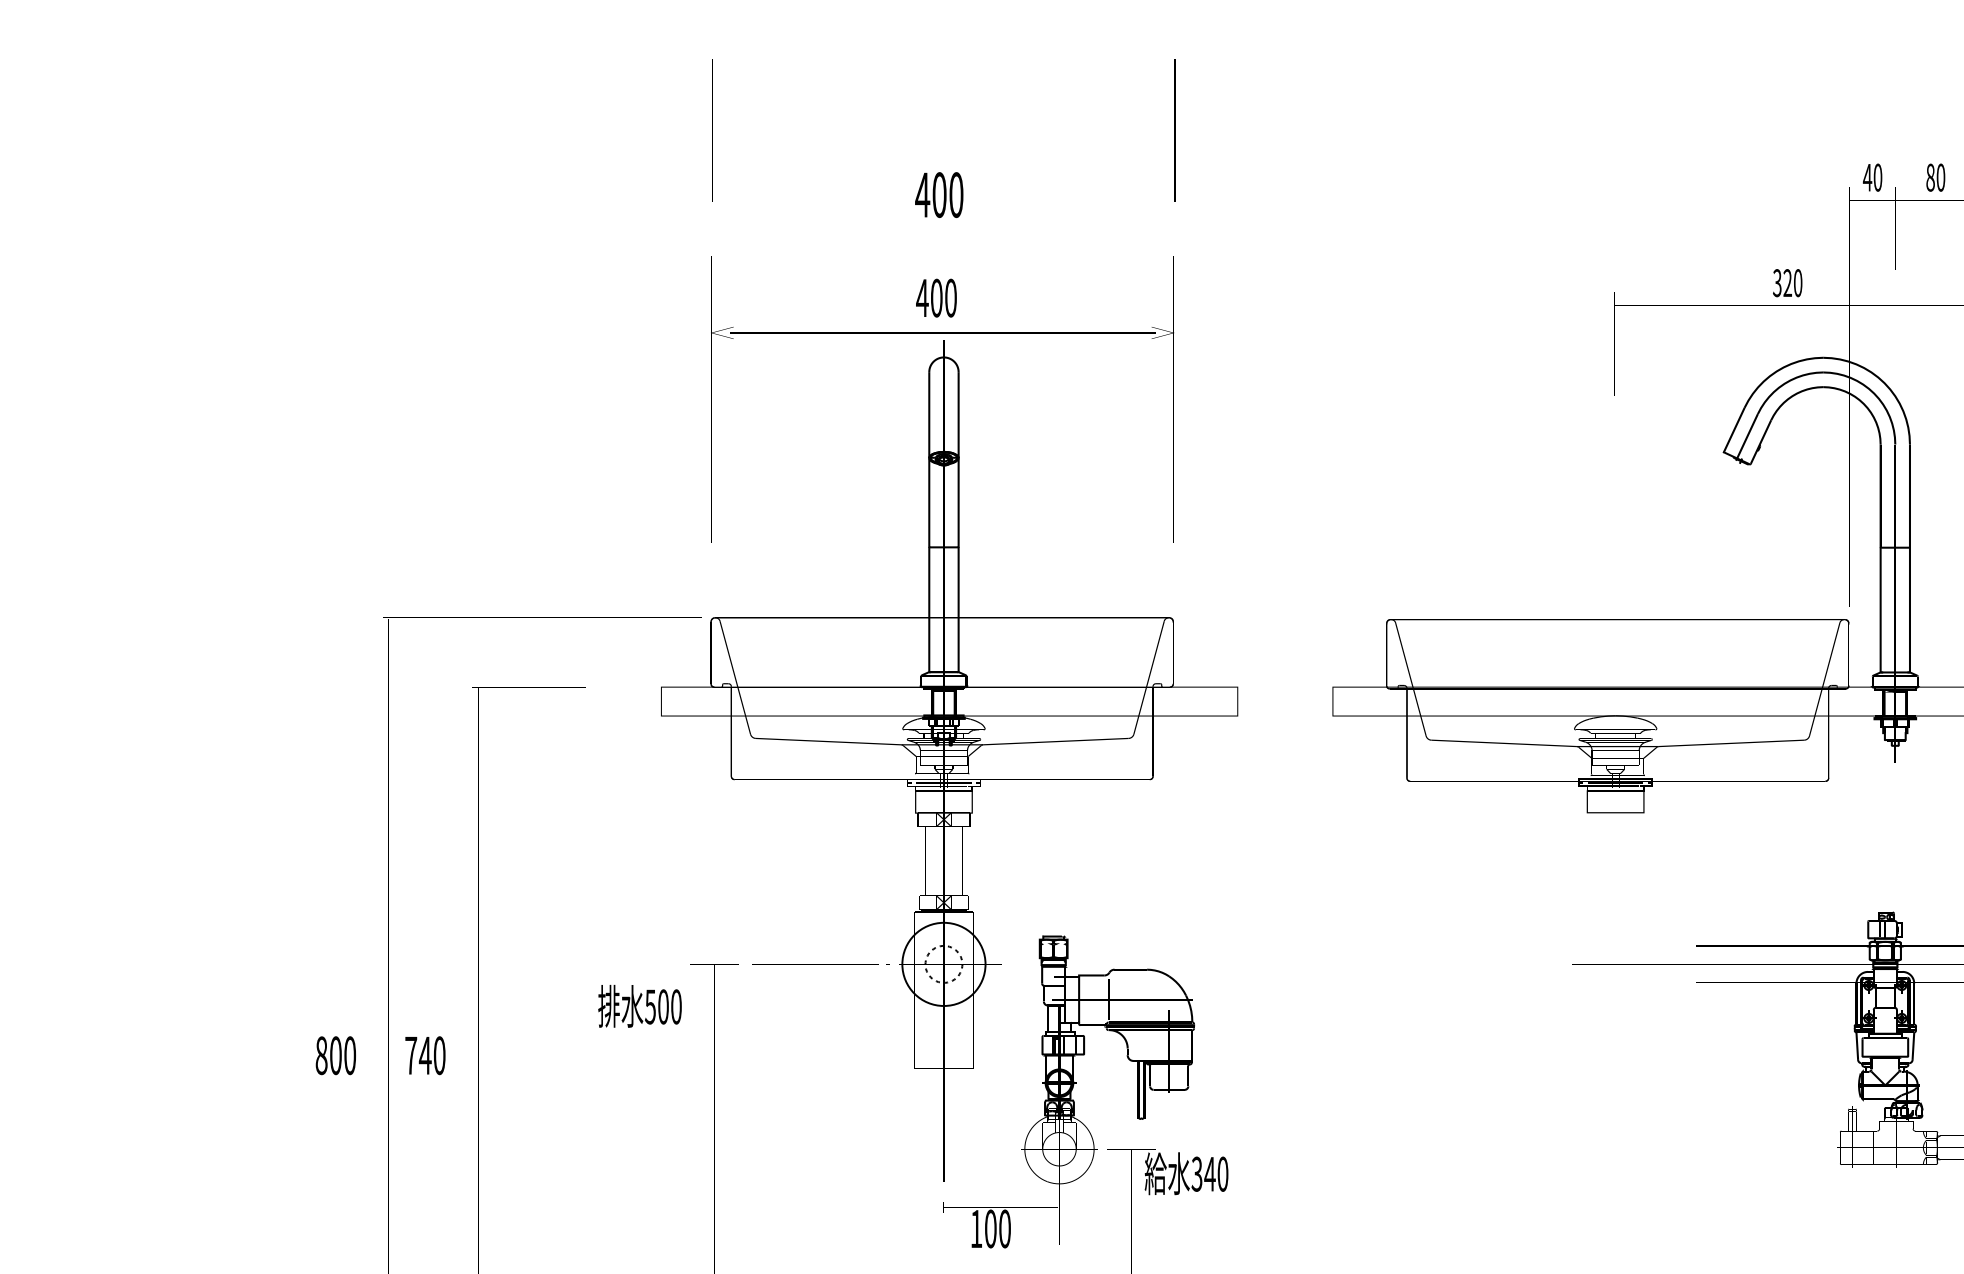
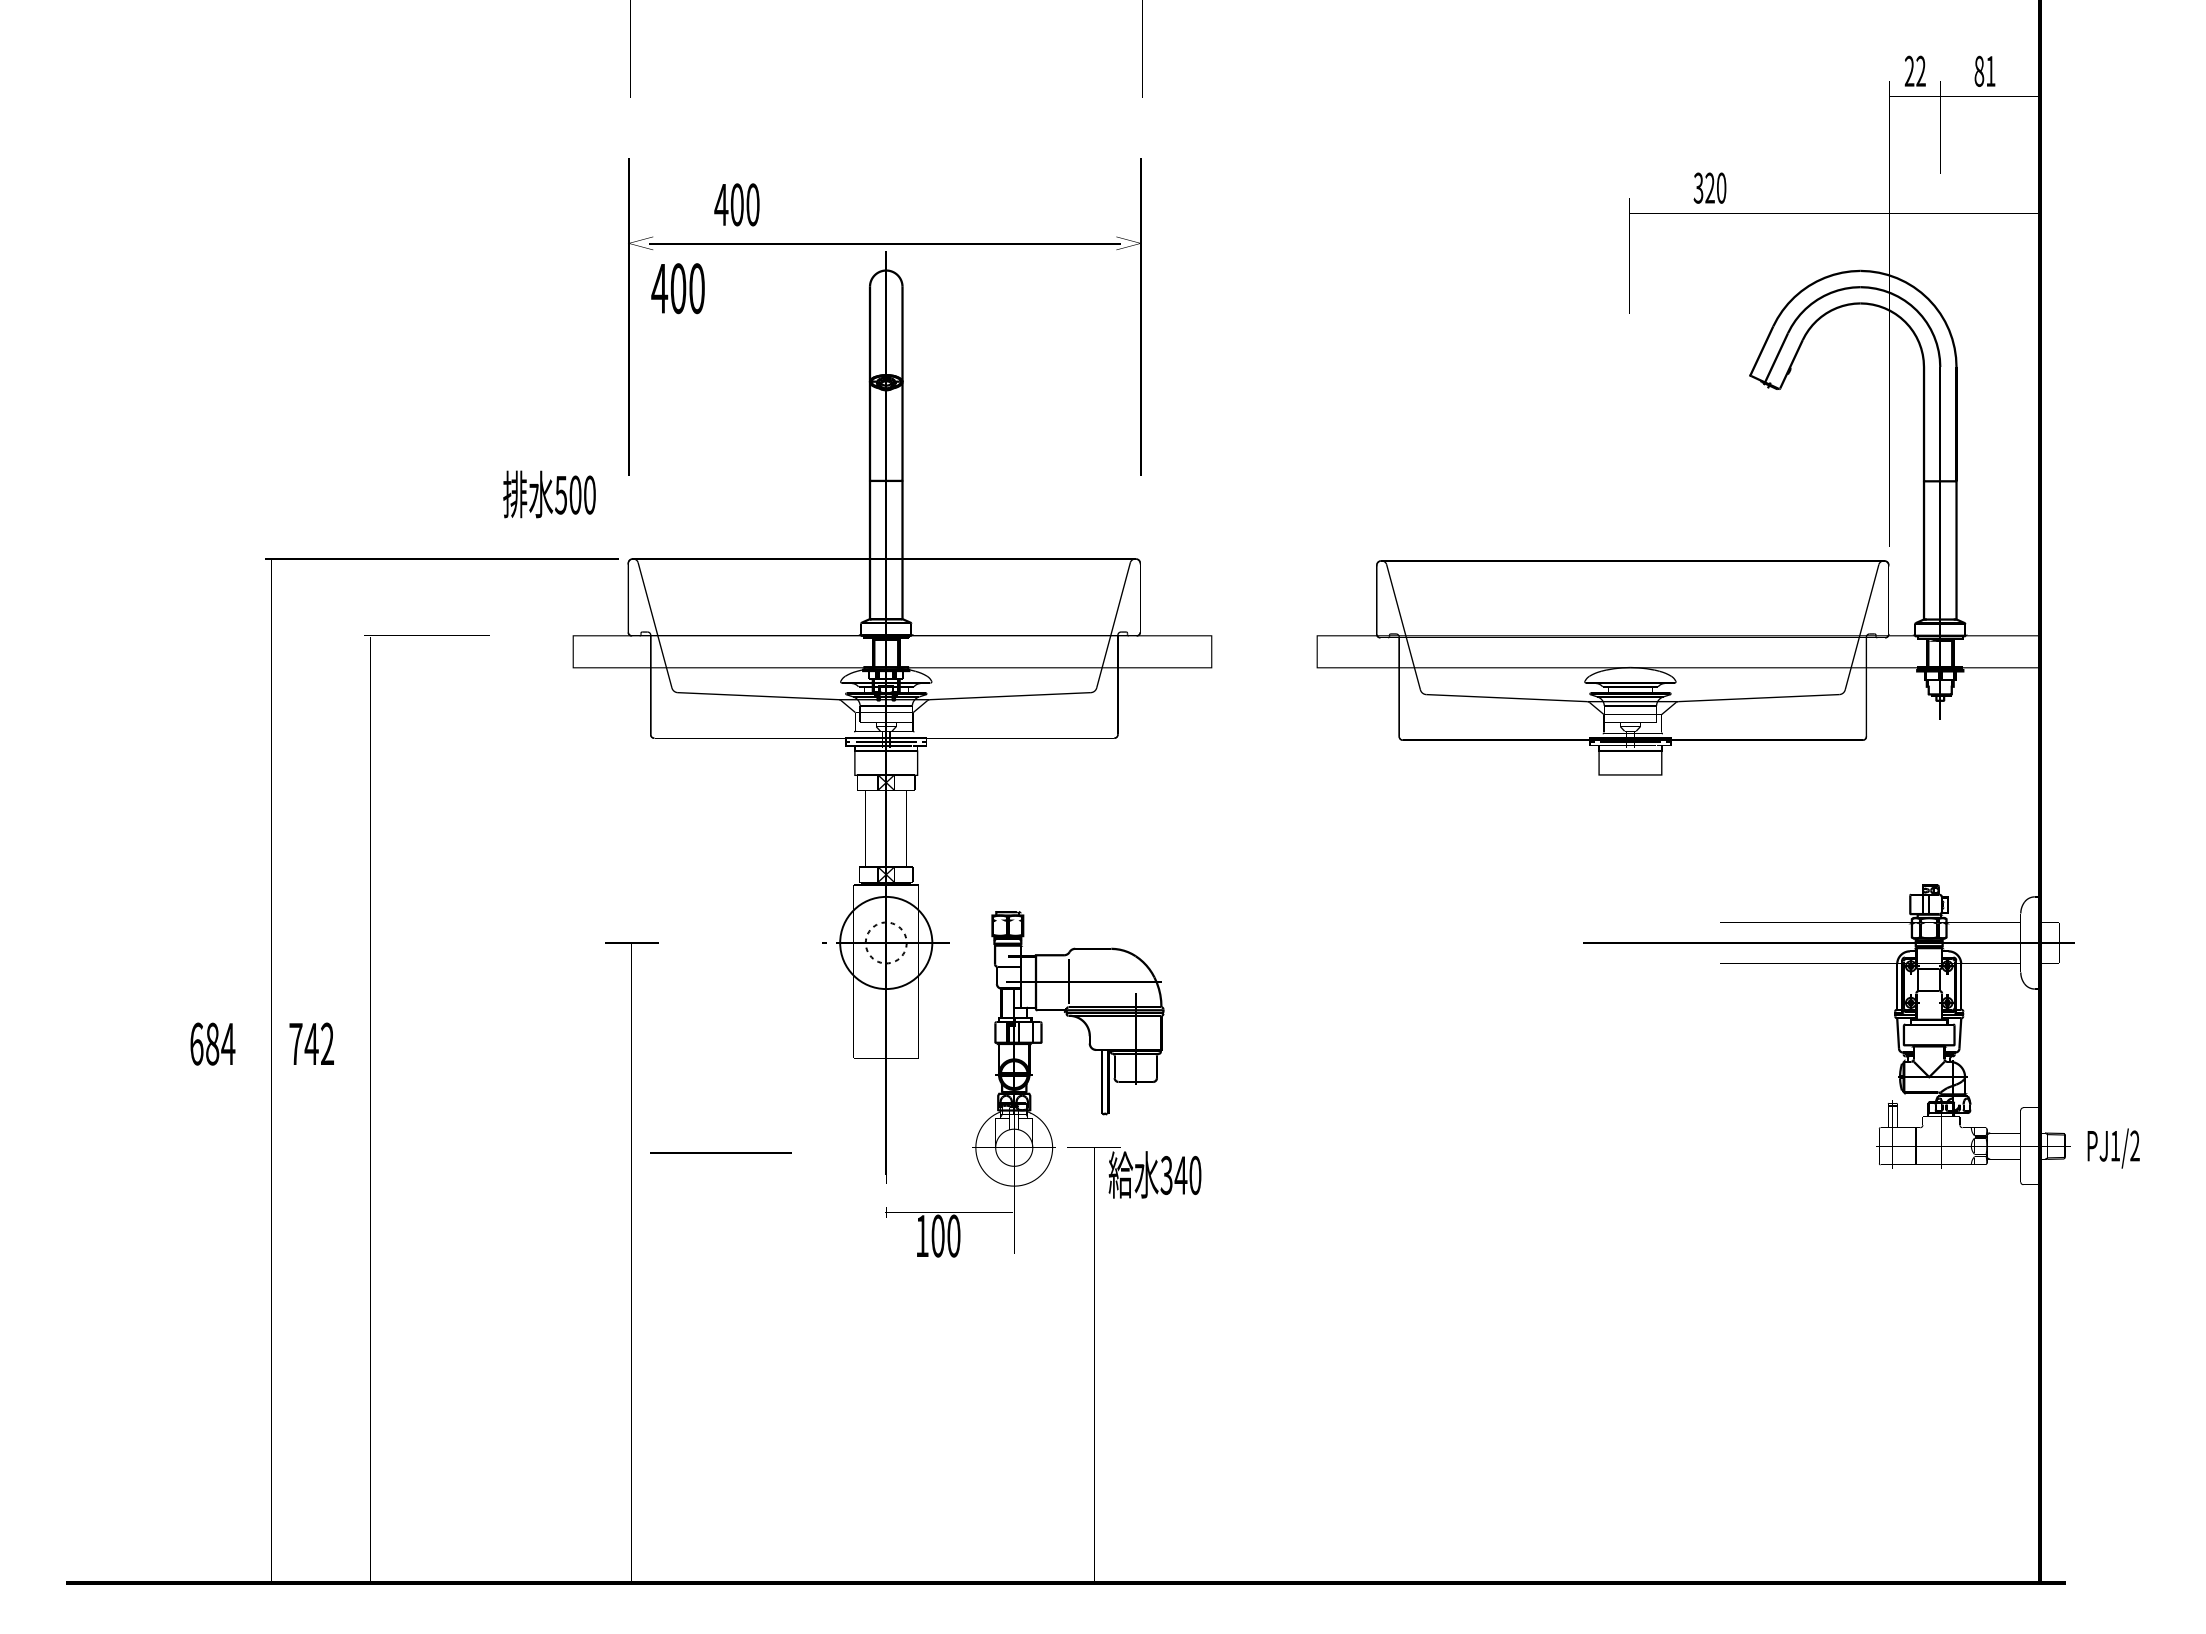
text: (1872, 176) -> (1914, 70), 40 -> 22
text: (1940, 176) -> (1990, 70), 80 -> 81
text: (938, 194) -> (677, 288), moved
text: (1787, 282) -> (1709, 187), moved
text: (936, 297) -> (736, 204), moved
line: (815, 963) -> (720, 1152), moved
text: (640, 1006) -> (549, 494), moved
text: (335, 1055) -> (212, 1043), 800 -> 684
text: (439, 1055) -> (327, 1043), 740 -> 742

